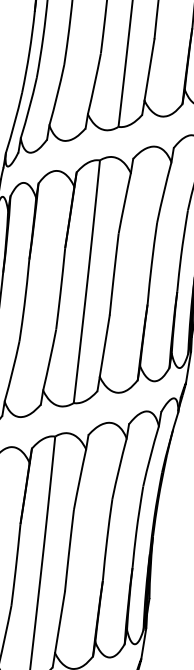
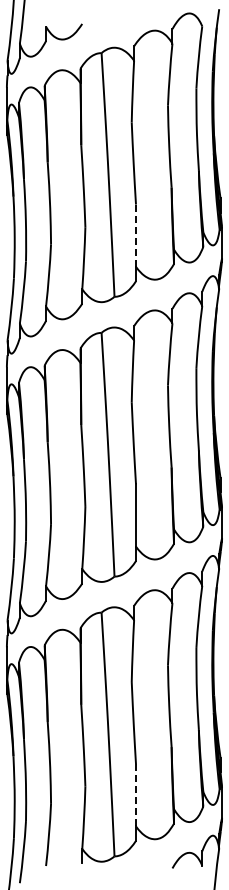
line: (150, 69) -> (136, 235), solid -> dashed
line: (60, 621) -> (136, 794), solid -> dashed

